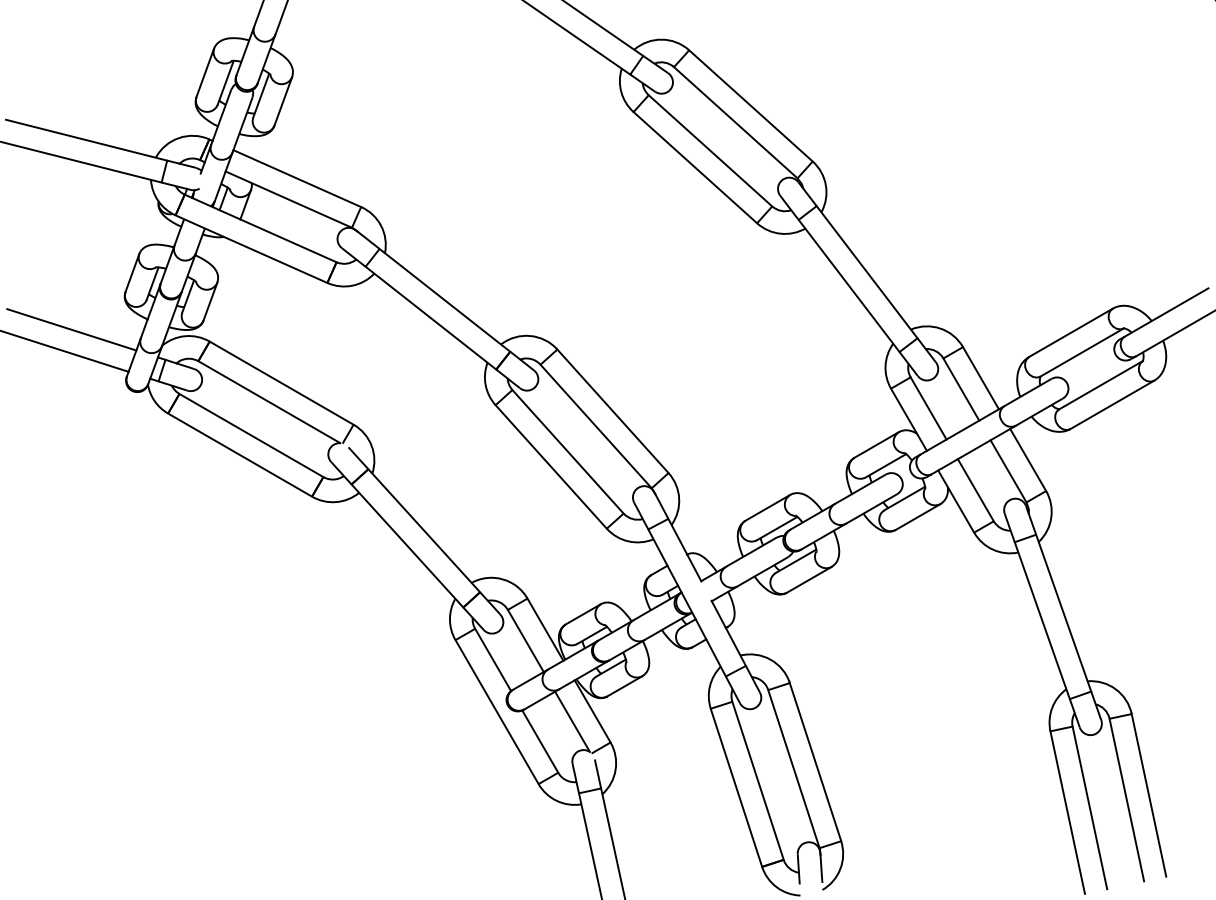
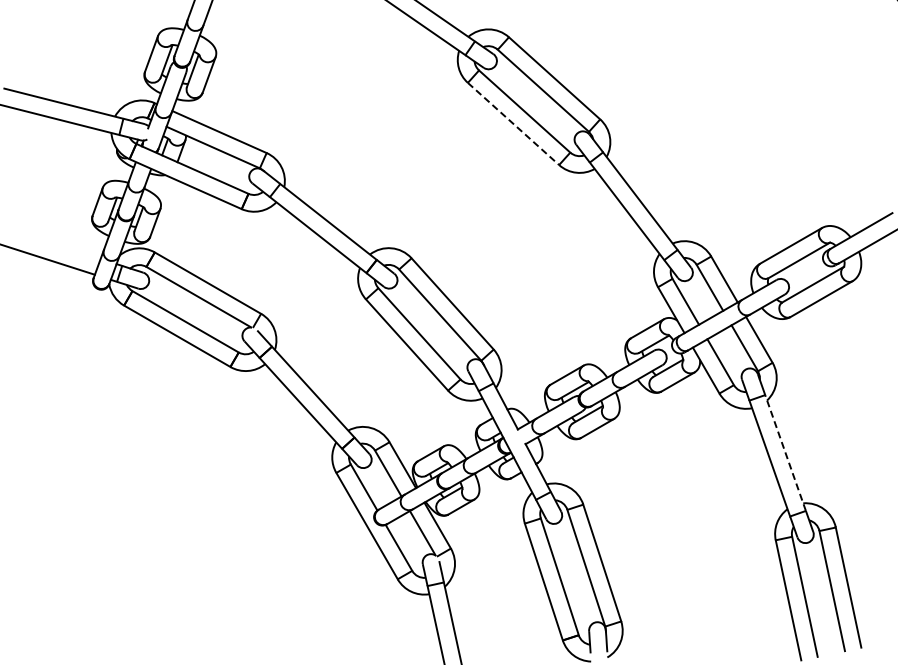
line: (695, 168) -> (513, 124), solid -> dashed
line: (71, 329) -> (52, 243), removed
line: (1063, 612) -> (785, 452), solid -> dashed

